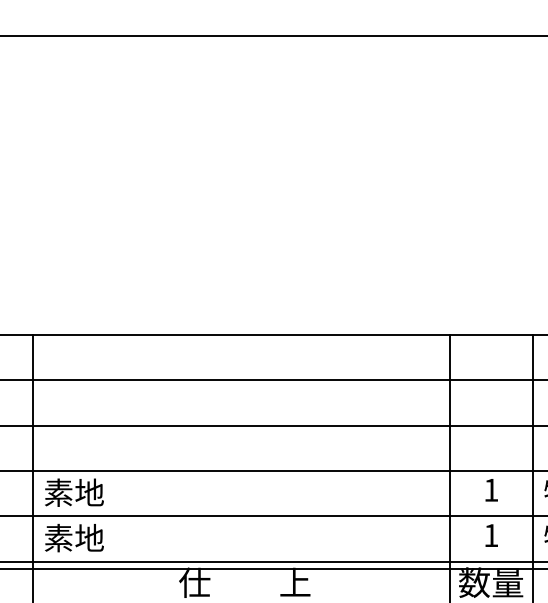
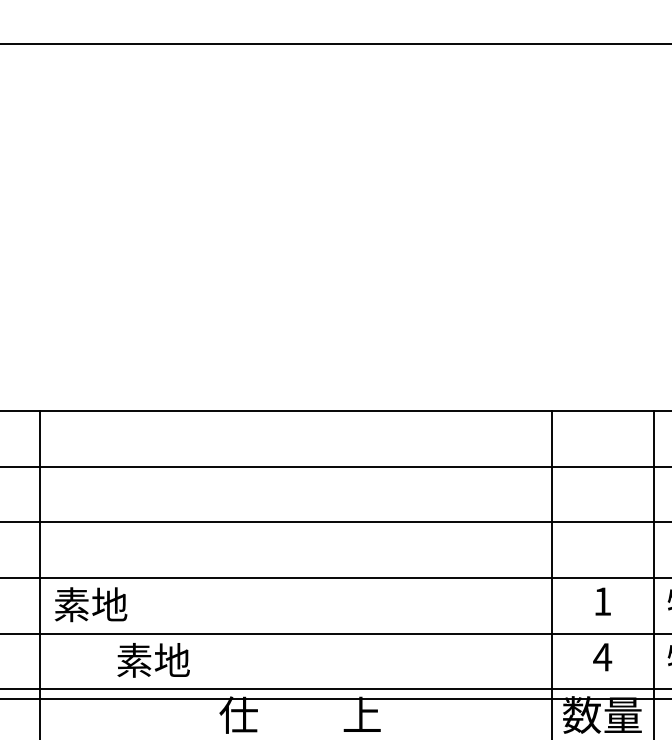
text: (490, 535) -> (601, 657), 1 -> 4
text: (74, 538) -> (153, 660), moved

